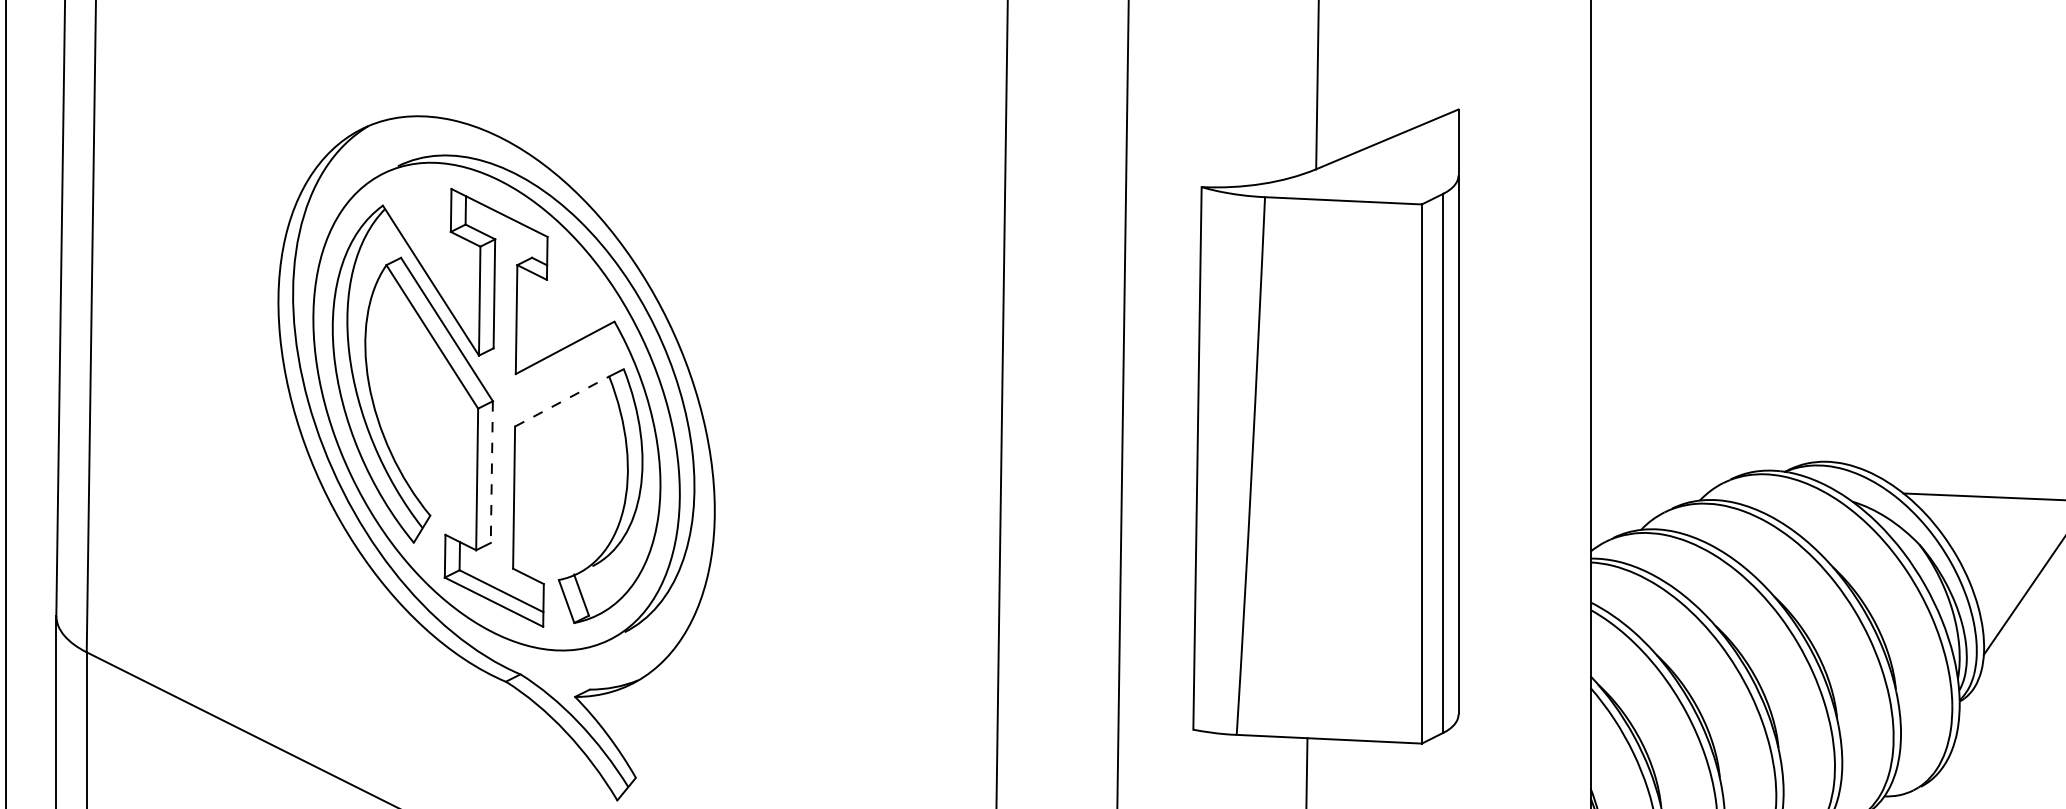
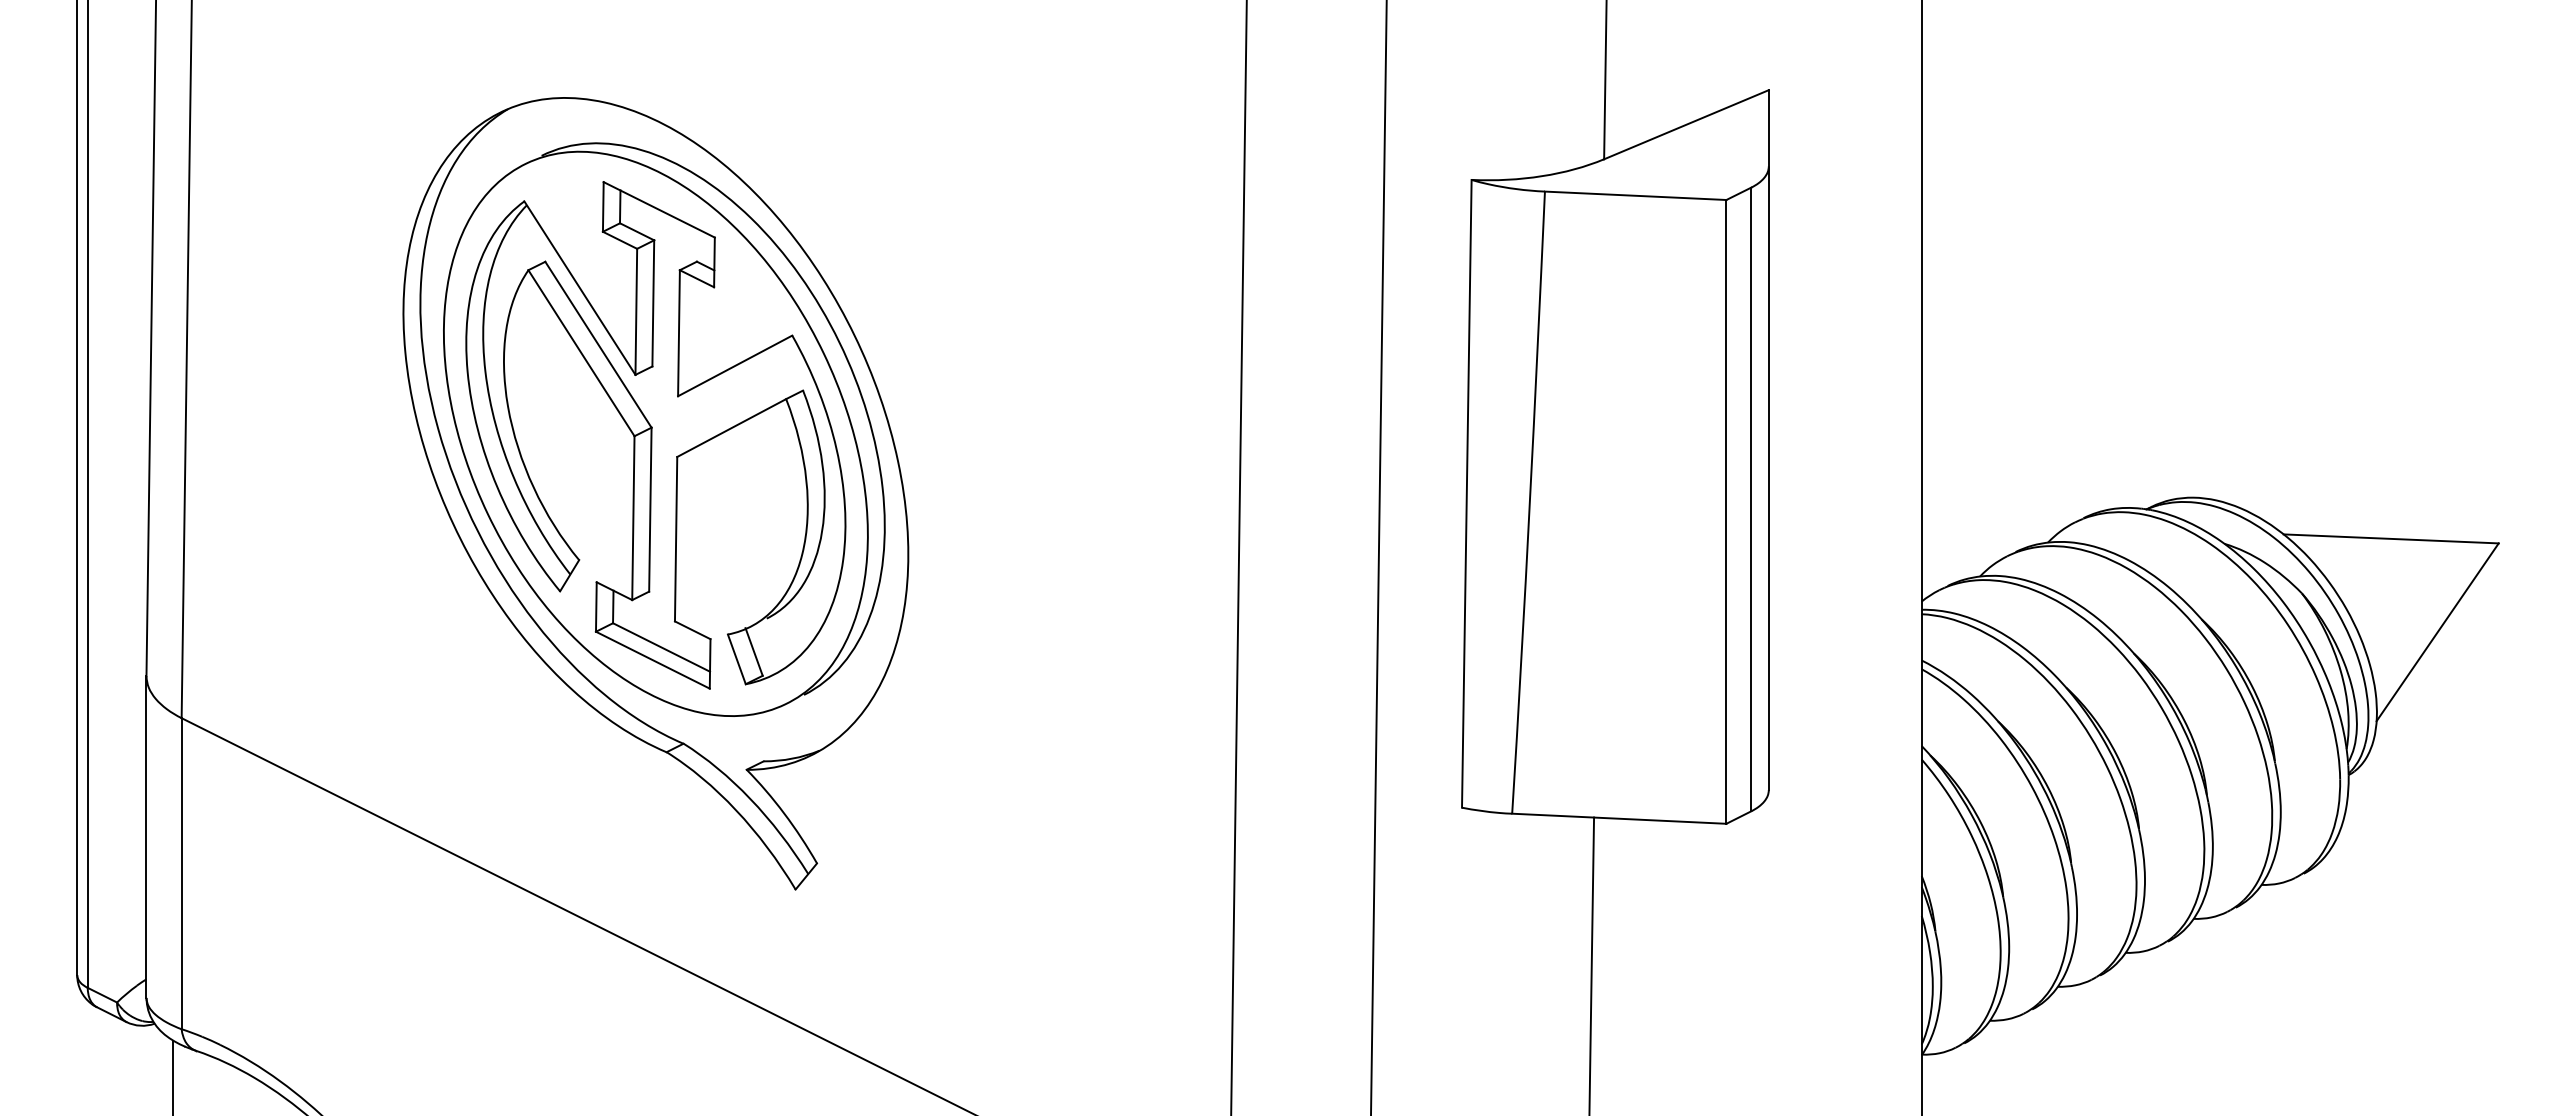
line: (561, 401) -> (731, 428), dashed -> solid
line: (491, 471) -> (650, 509), dashed -> solid

